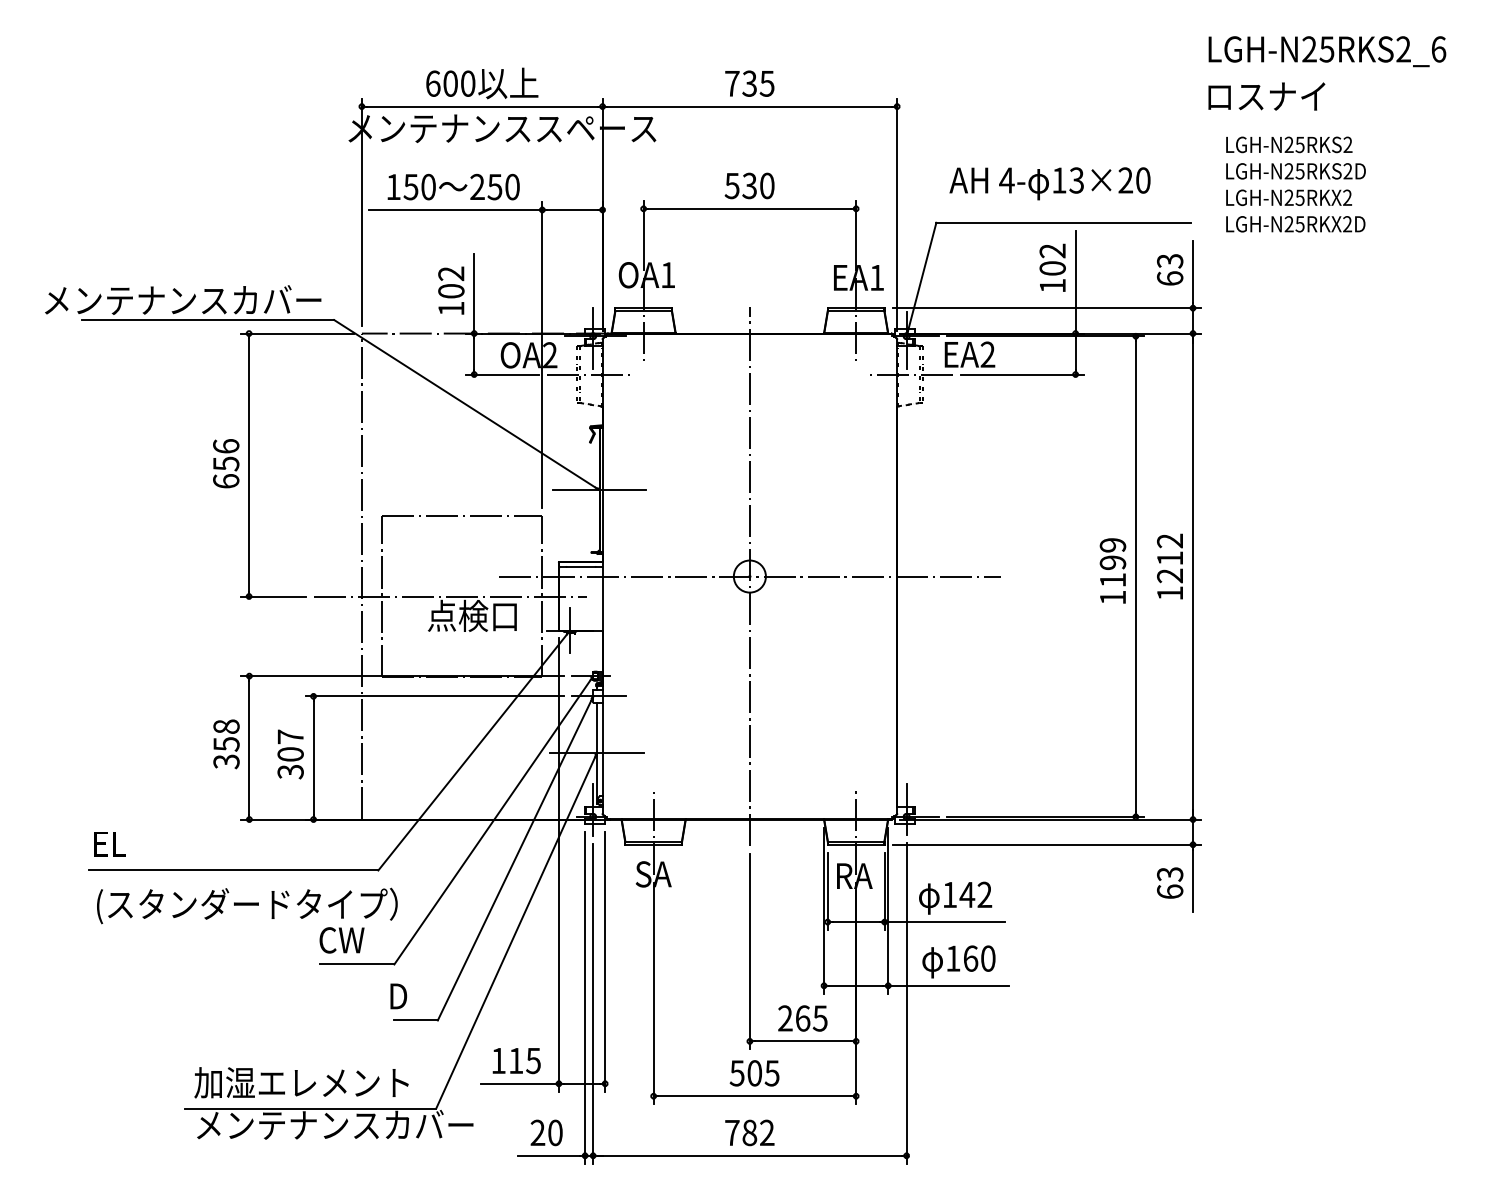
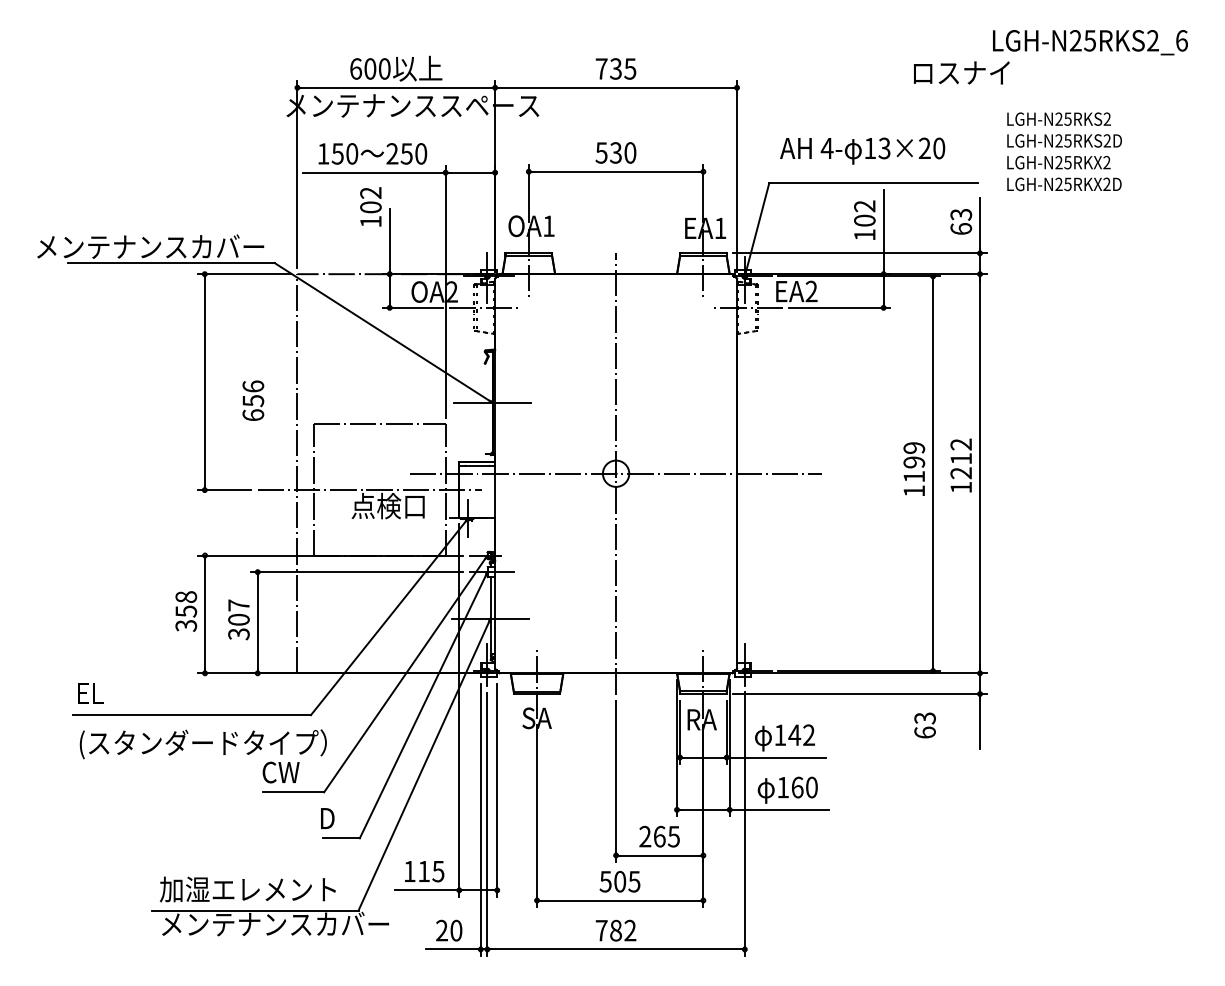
text: (1266, 96) -> (961, 72), moved
text: (451, 290) -> (371, 206), moved
text: (226, 463) -> (253, 400), moved
text: (1170, 882) -> (925, 725), moved

